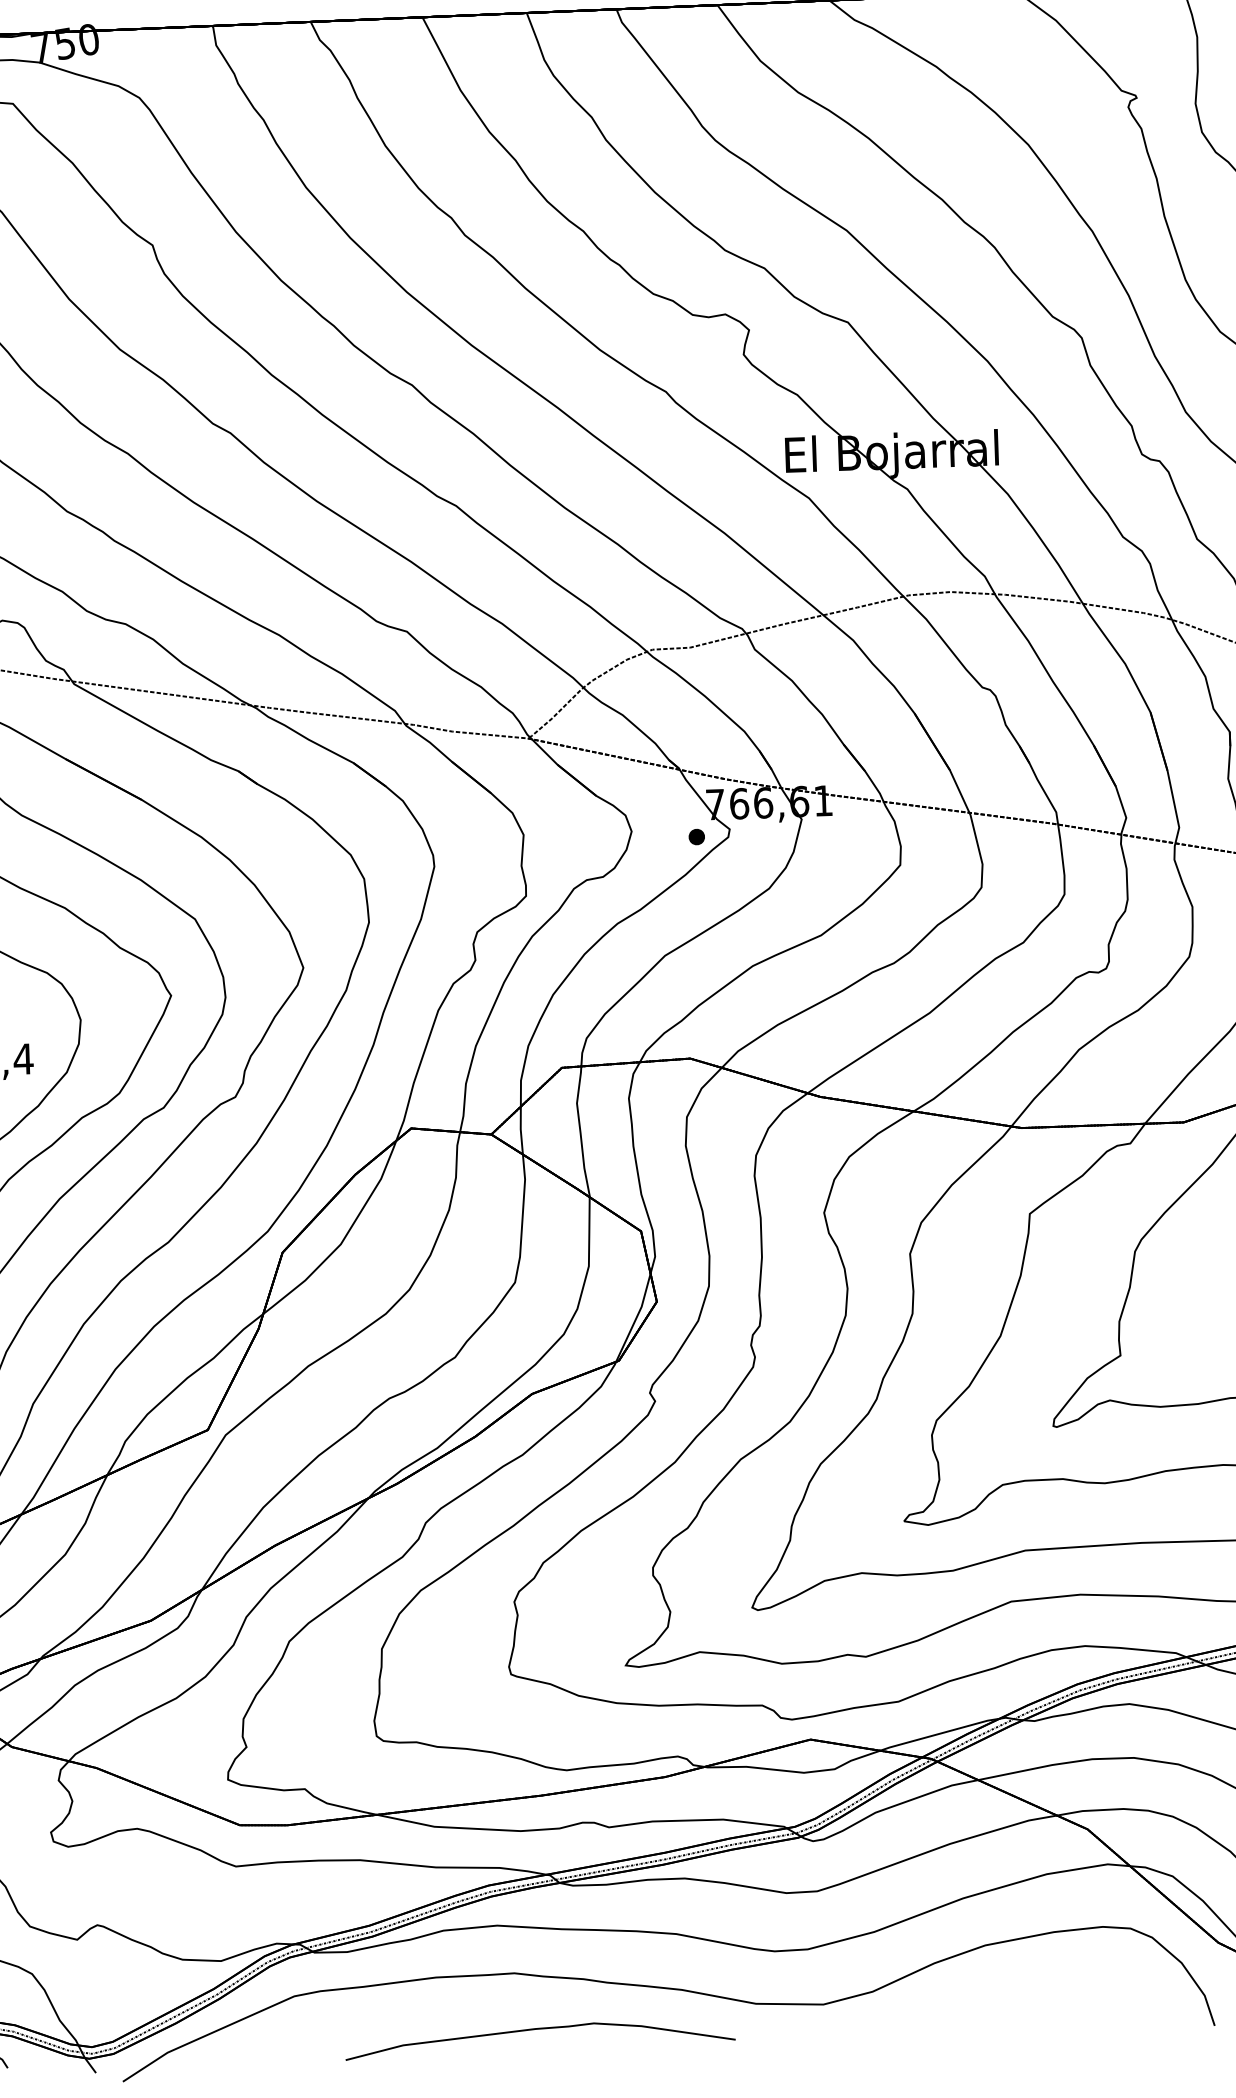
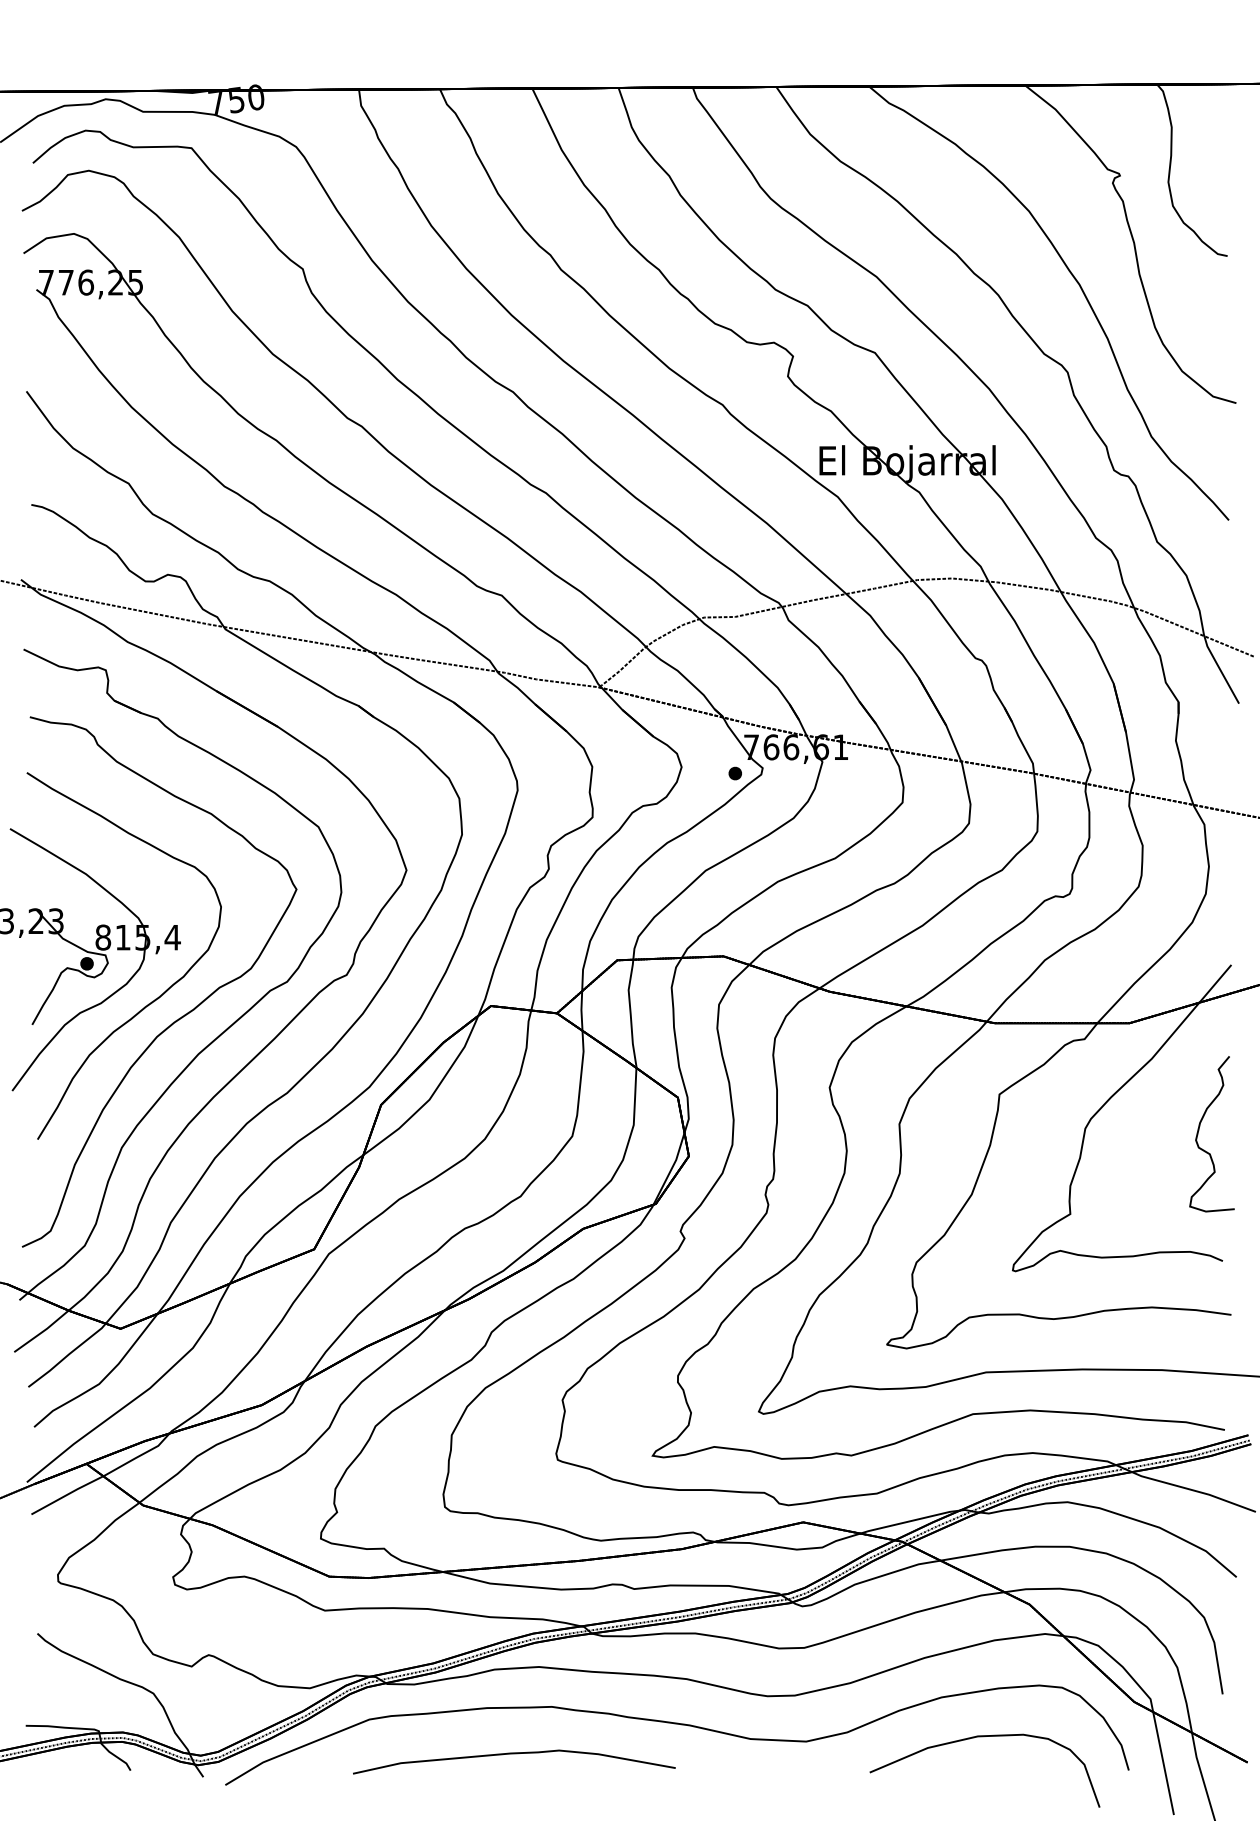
curve: (1037, 1992) -> (983, 1737), added
curve: (540, 2030) -> (514, 1754), moved

